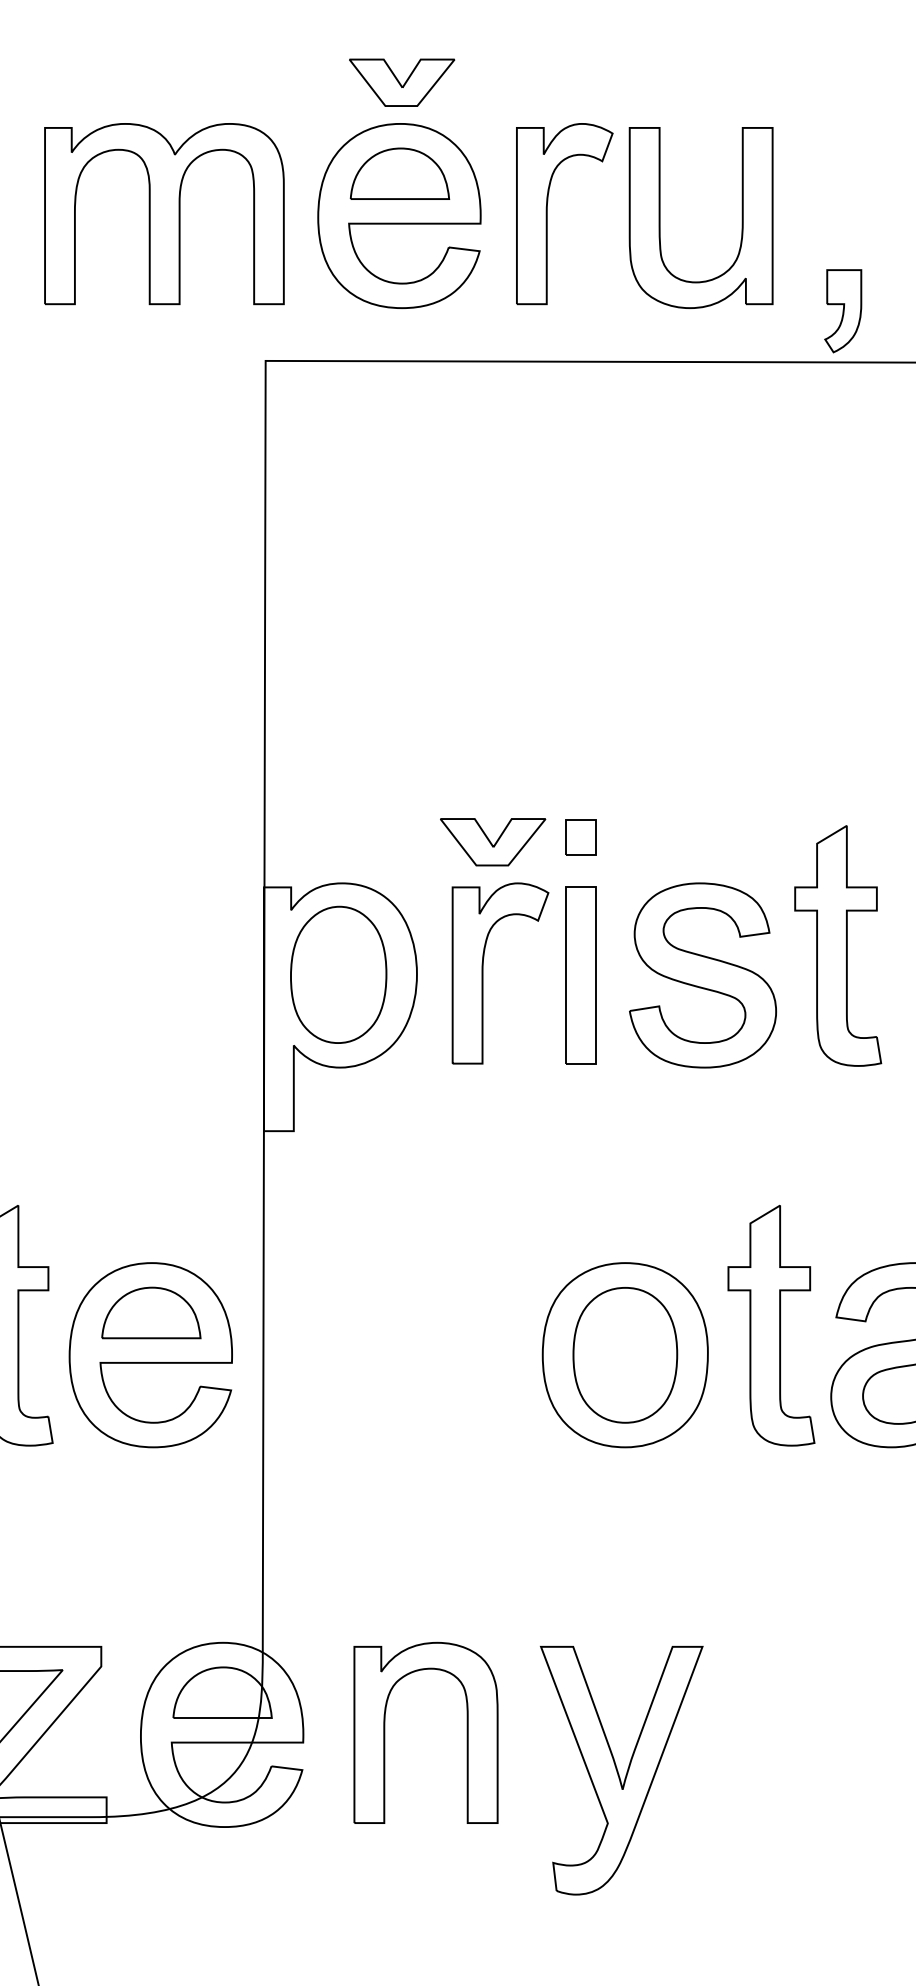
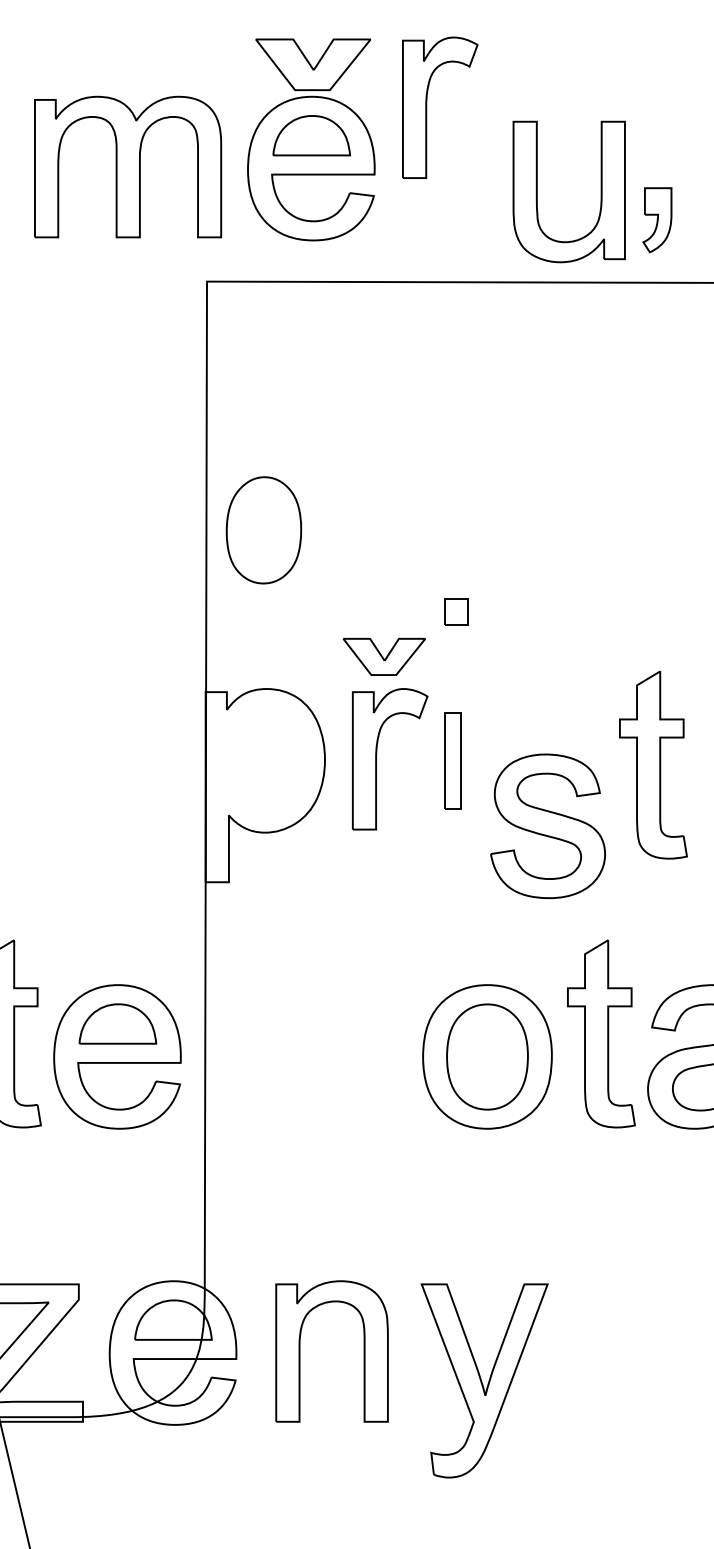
part: (402, 82) -> (313, 64), size x1.4
part: (547, 214) -> (426, 108), moved
part: (660, 217) -> (537, 191), moved
part: (843, 311) -> (657, 220), moved
part: (580, 837) -> (455, 611), moved
part: (838, 945) -> (653, 764), moved
part: (338, 974) -> (263, 530), moved
part: (580, 975) -> (452, 760), size x0.7
part: (702, 975) -> (547, 826), moved

